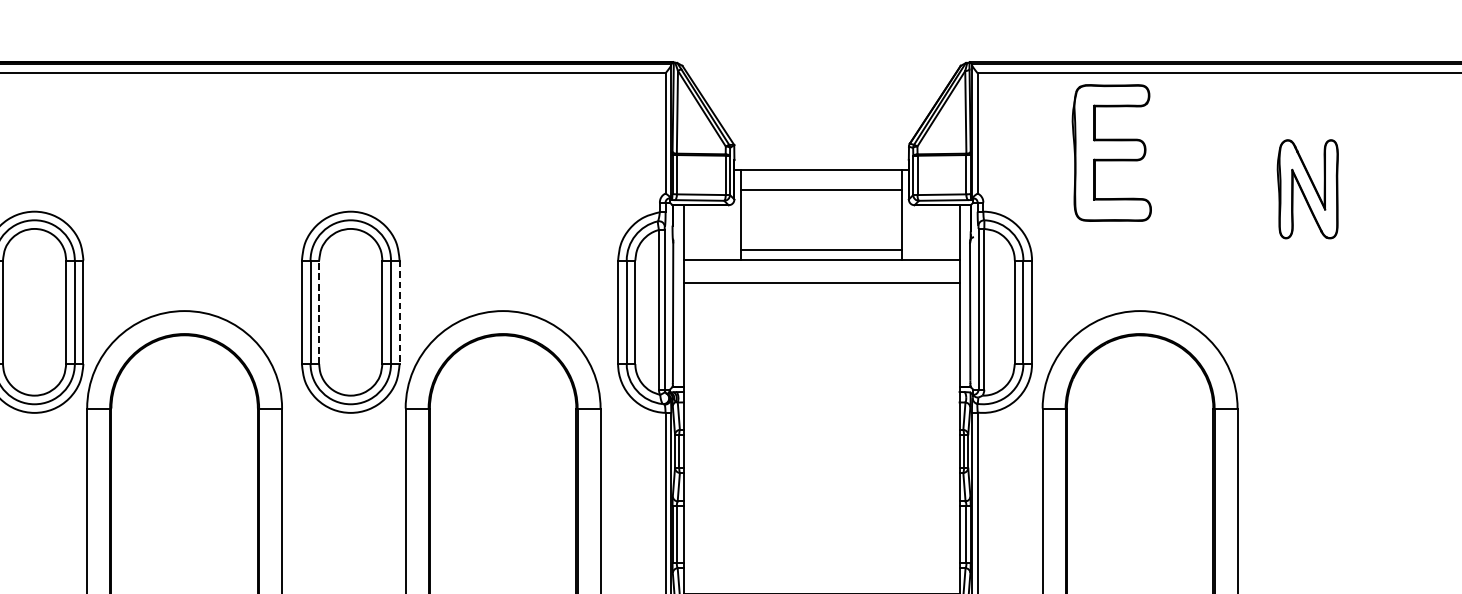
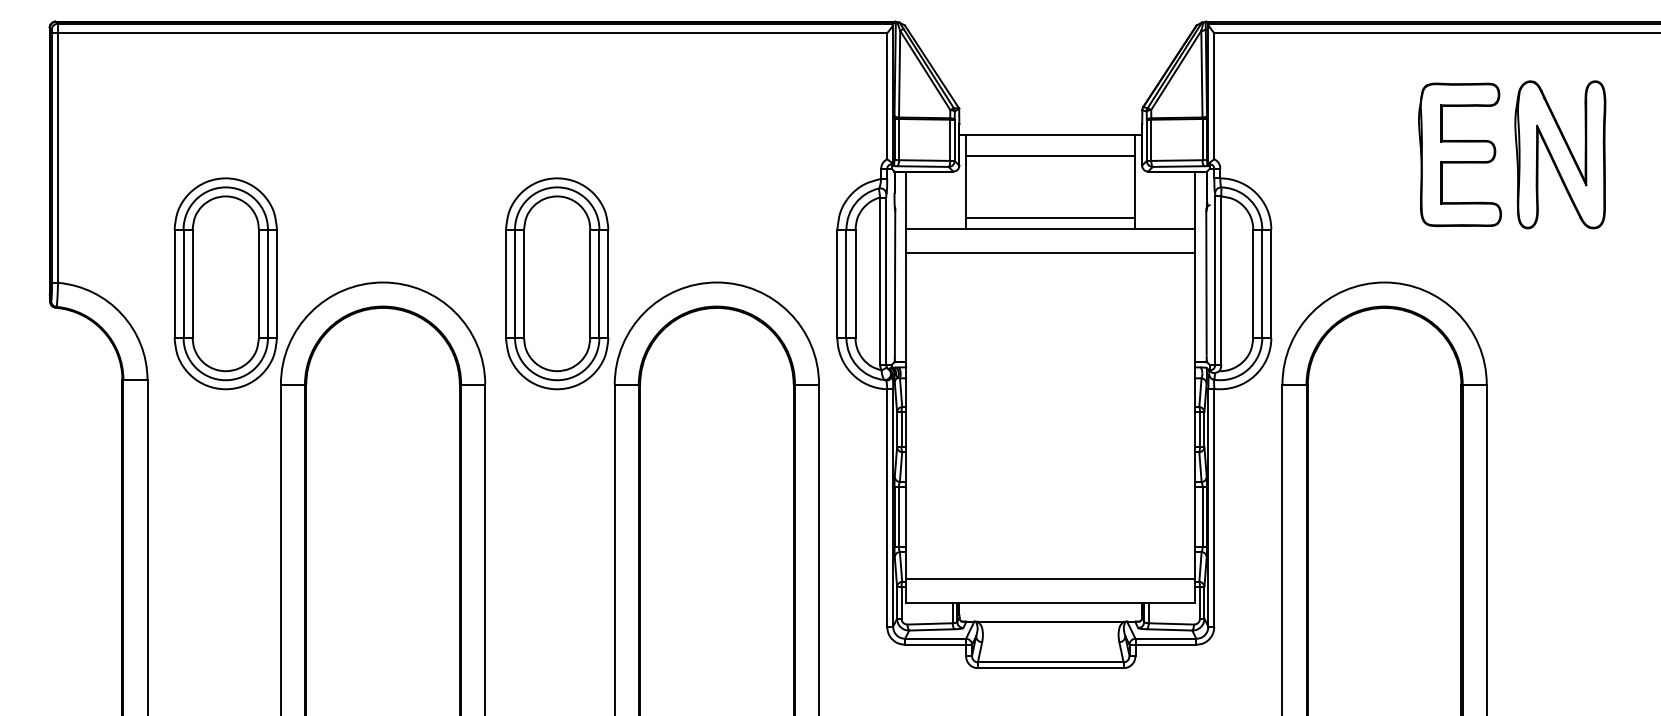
part: (1111, 152) -> (1459, 154), moved
part: (1307, 188) -> (1560, 154), size x1.43
line: (319, 311) -> (524, 283), dashed -> solid
line: (399, 312) -> (608, 284), dashed -> solid

